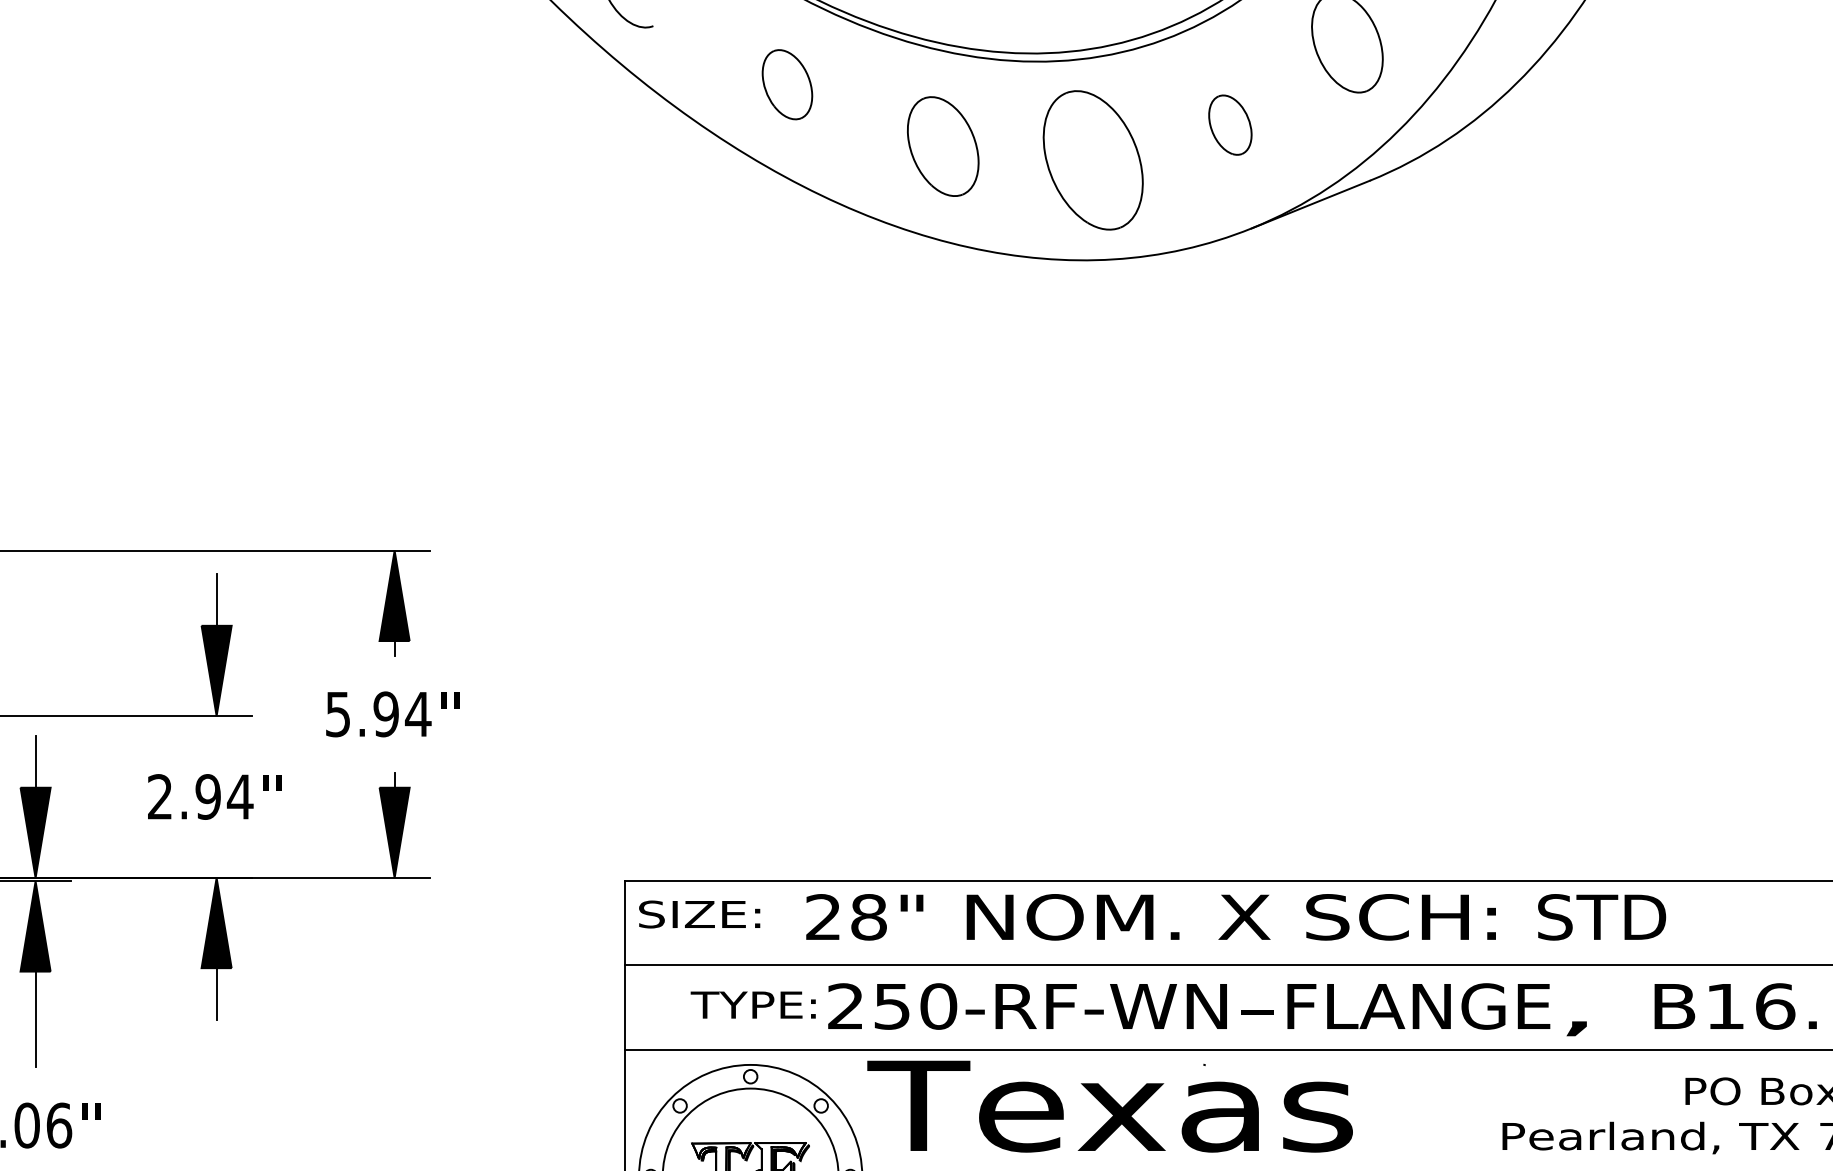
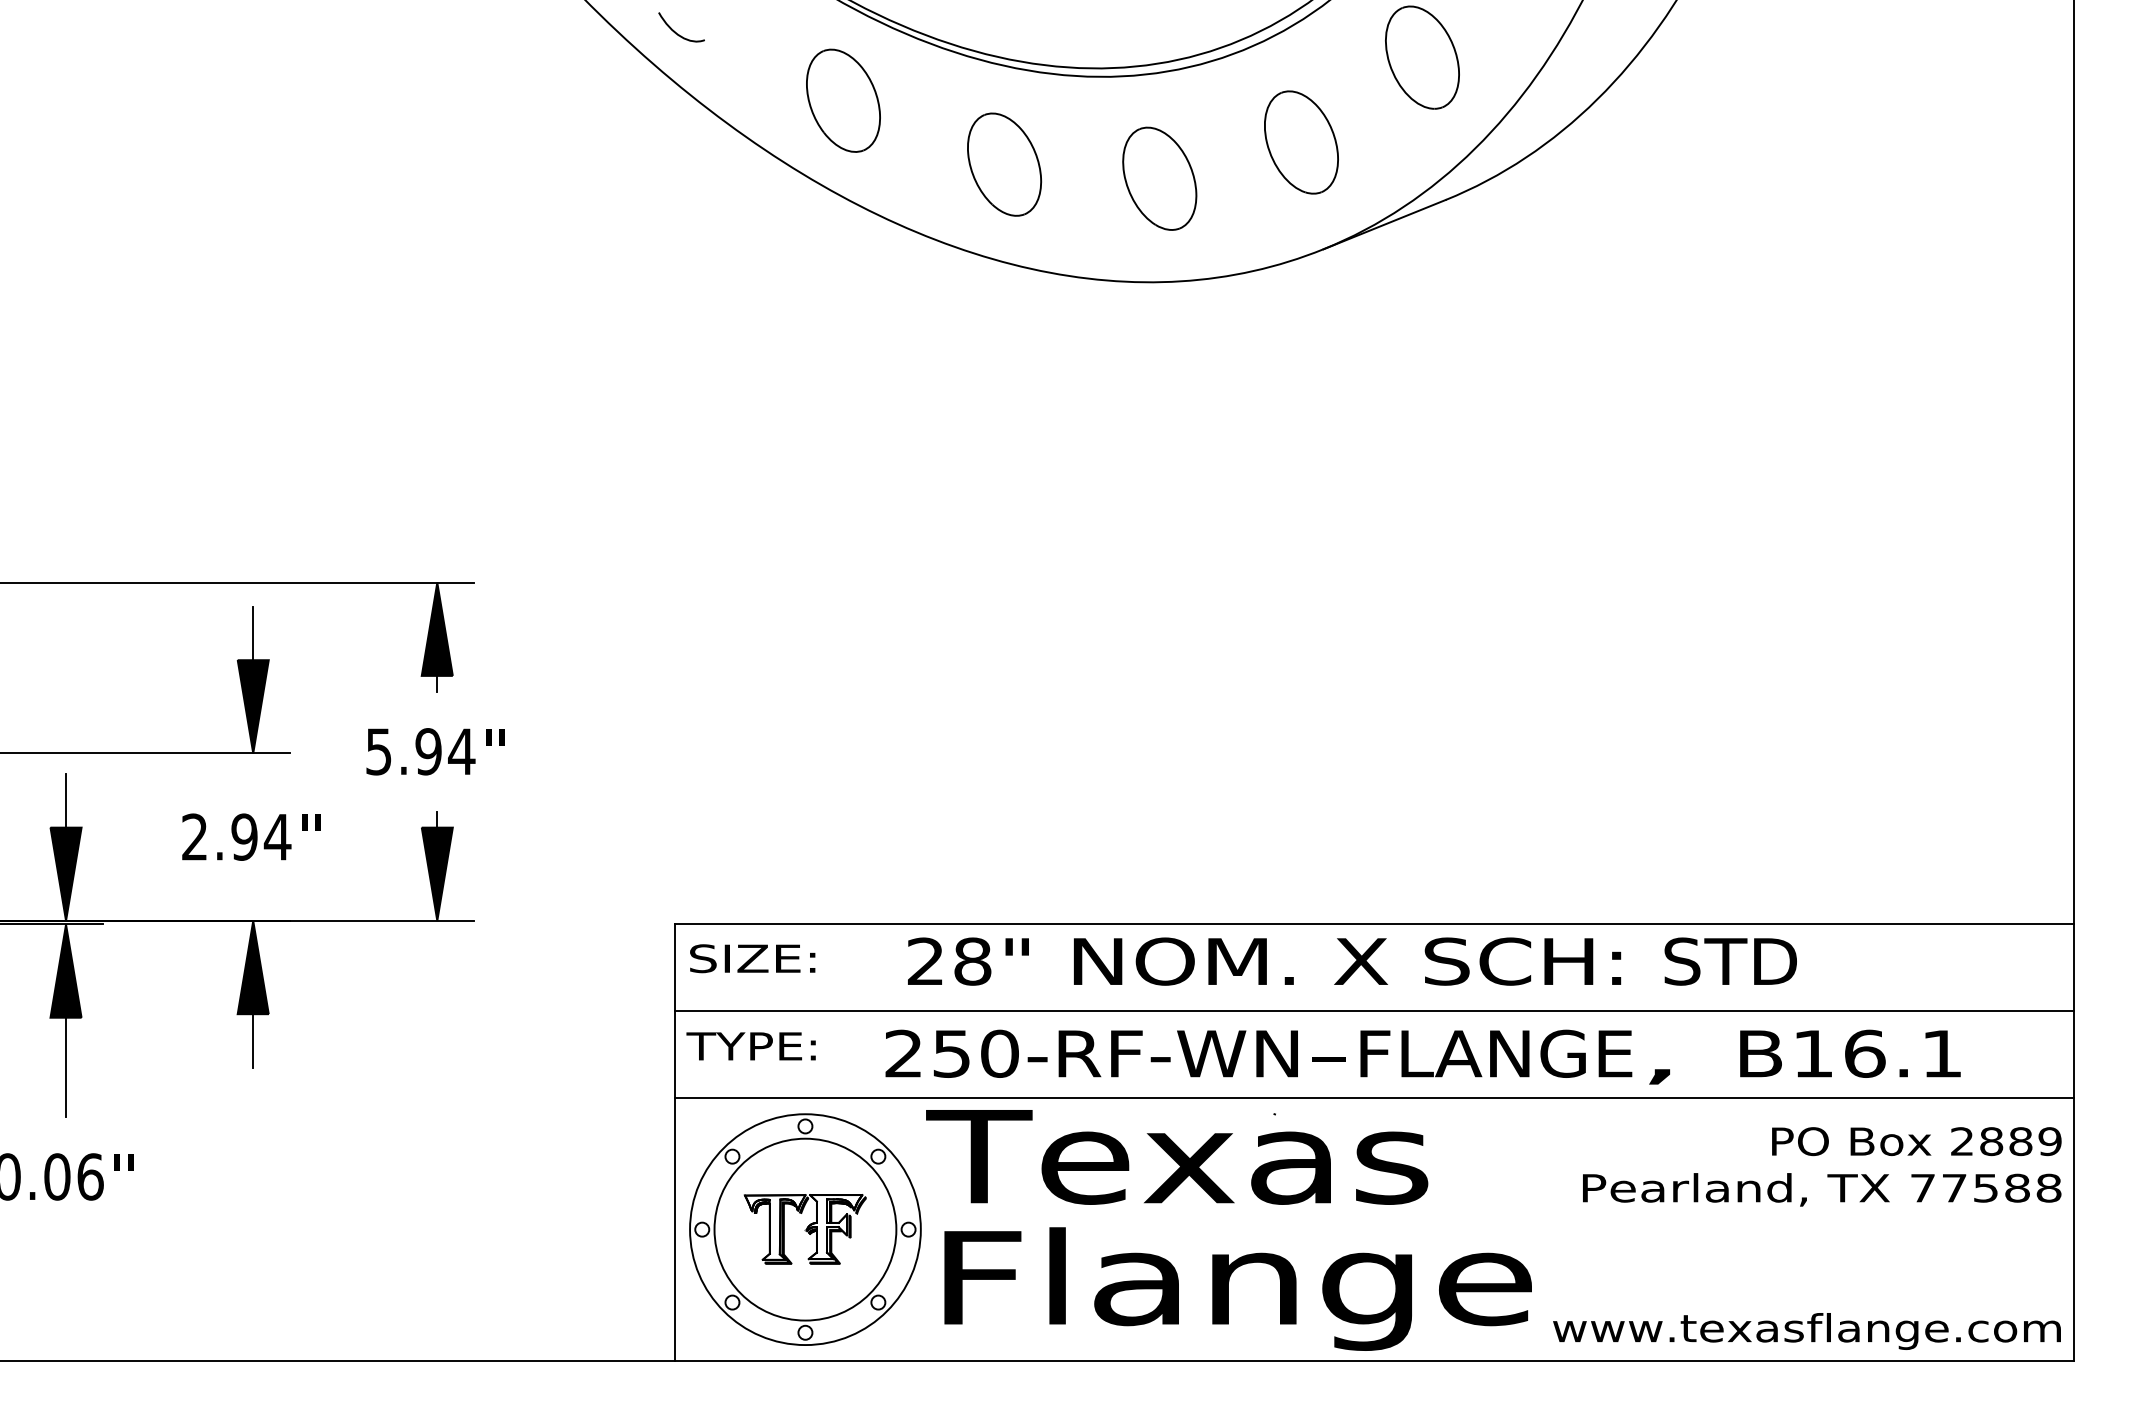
part: (787, 84) -> (843, 100), size x1.43
part: (1230, 125) -> (1301, 142), size x1.67
part: (1093, 159) -> (1159, 178), size x0.71
text: (1236, 917) -> (1352, 961), moved
text: (752, 1005) -> (750, 1046), moved

